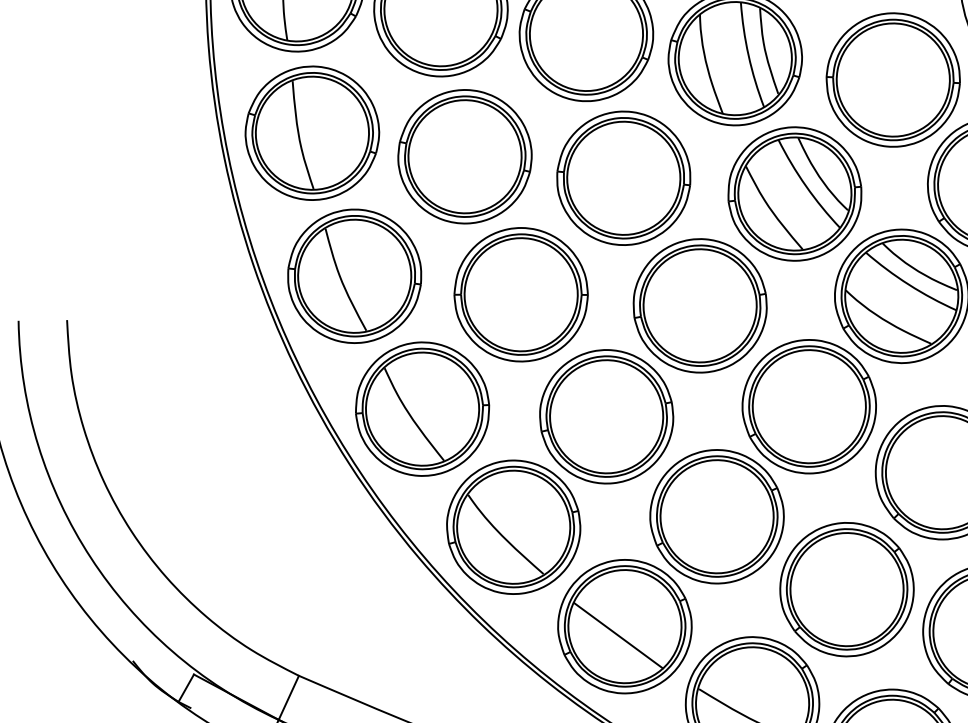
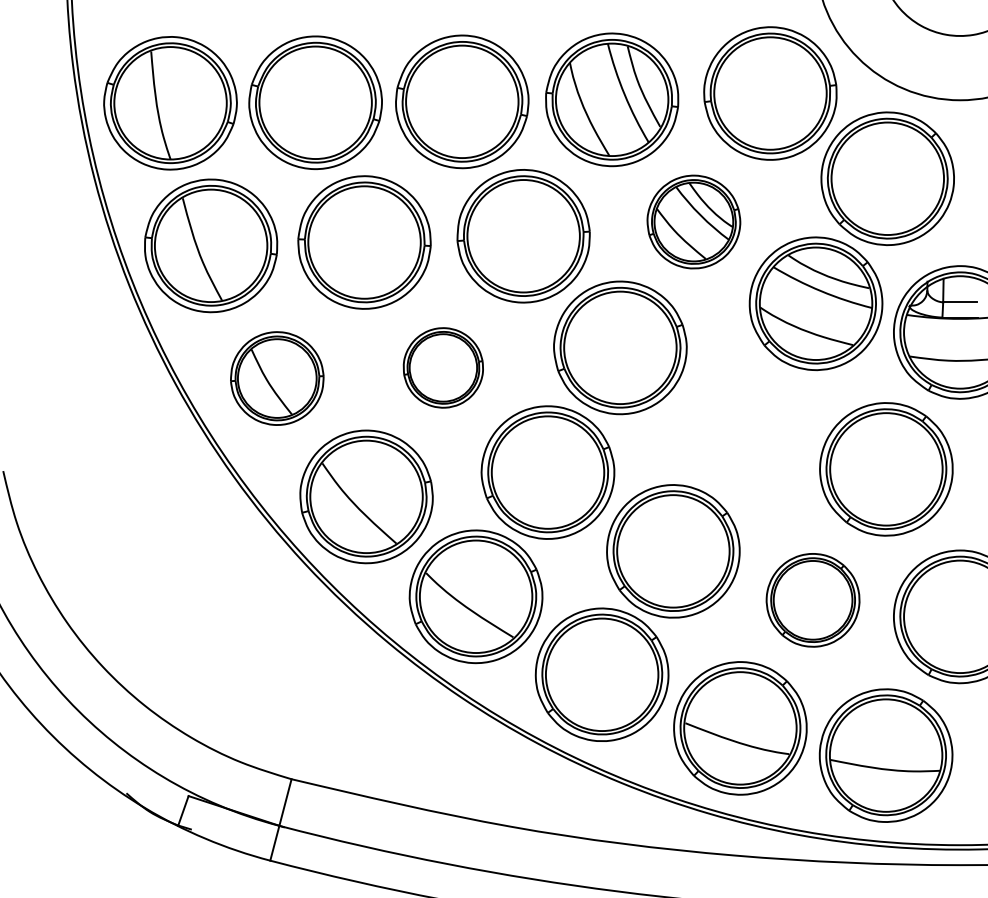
part: (794, 193) -> (693, 221), size x0.7
part: (355, 276) -> (277, 378), size x0.7
part: (521, 294) -> (443, 367), size x0.6
part: (809, 406) -> (744, 427), removed
part: (846, 589) -> (812, 600), size x0.7
line: (618, 635) -> (597, 684), removed

